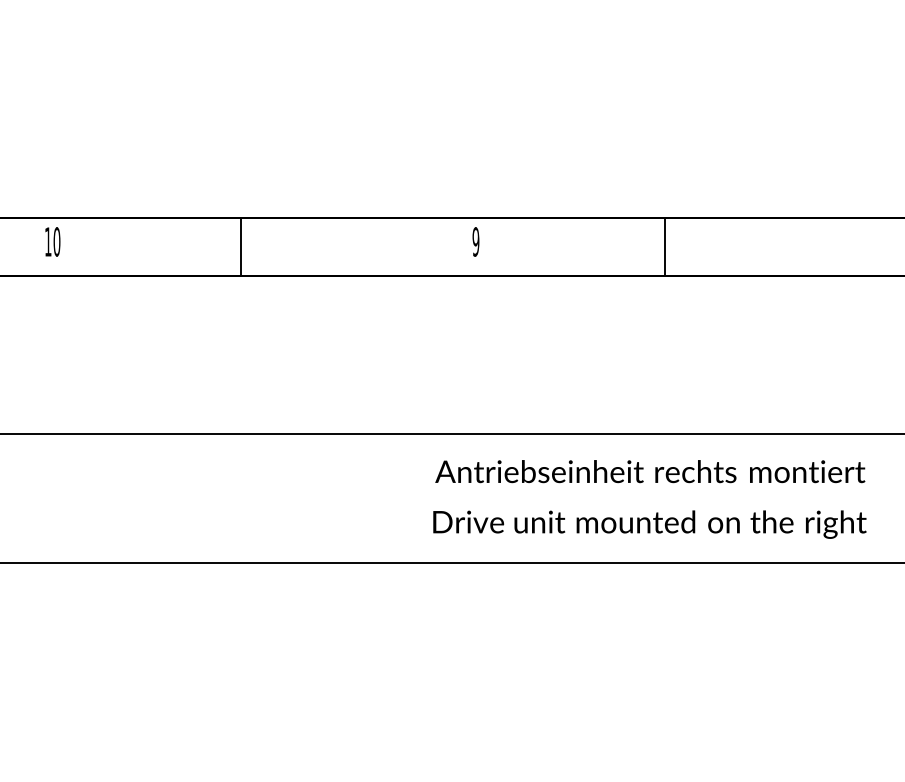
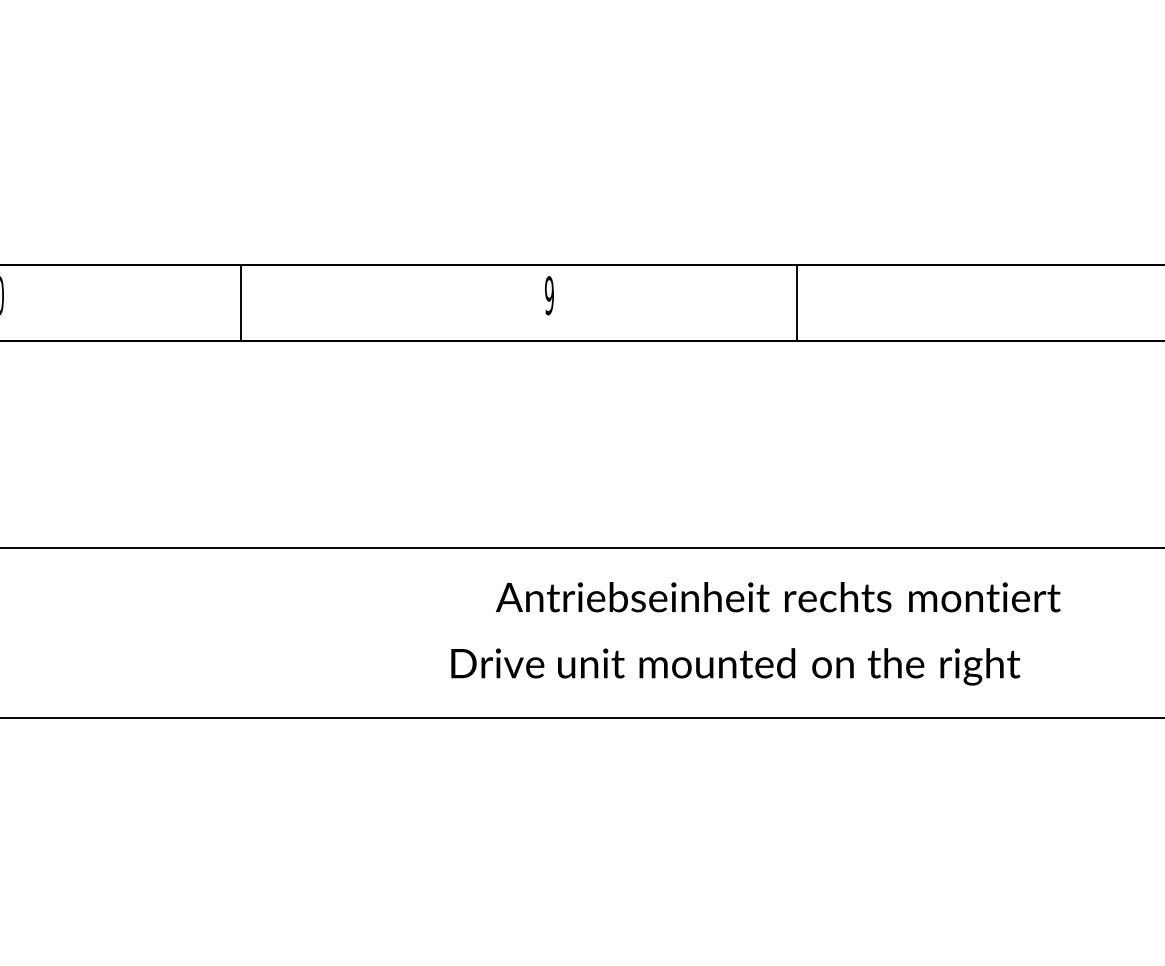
text: (649, 524) -> (735, 666), moved

